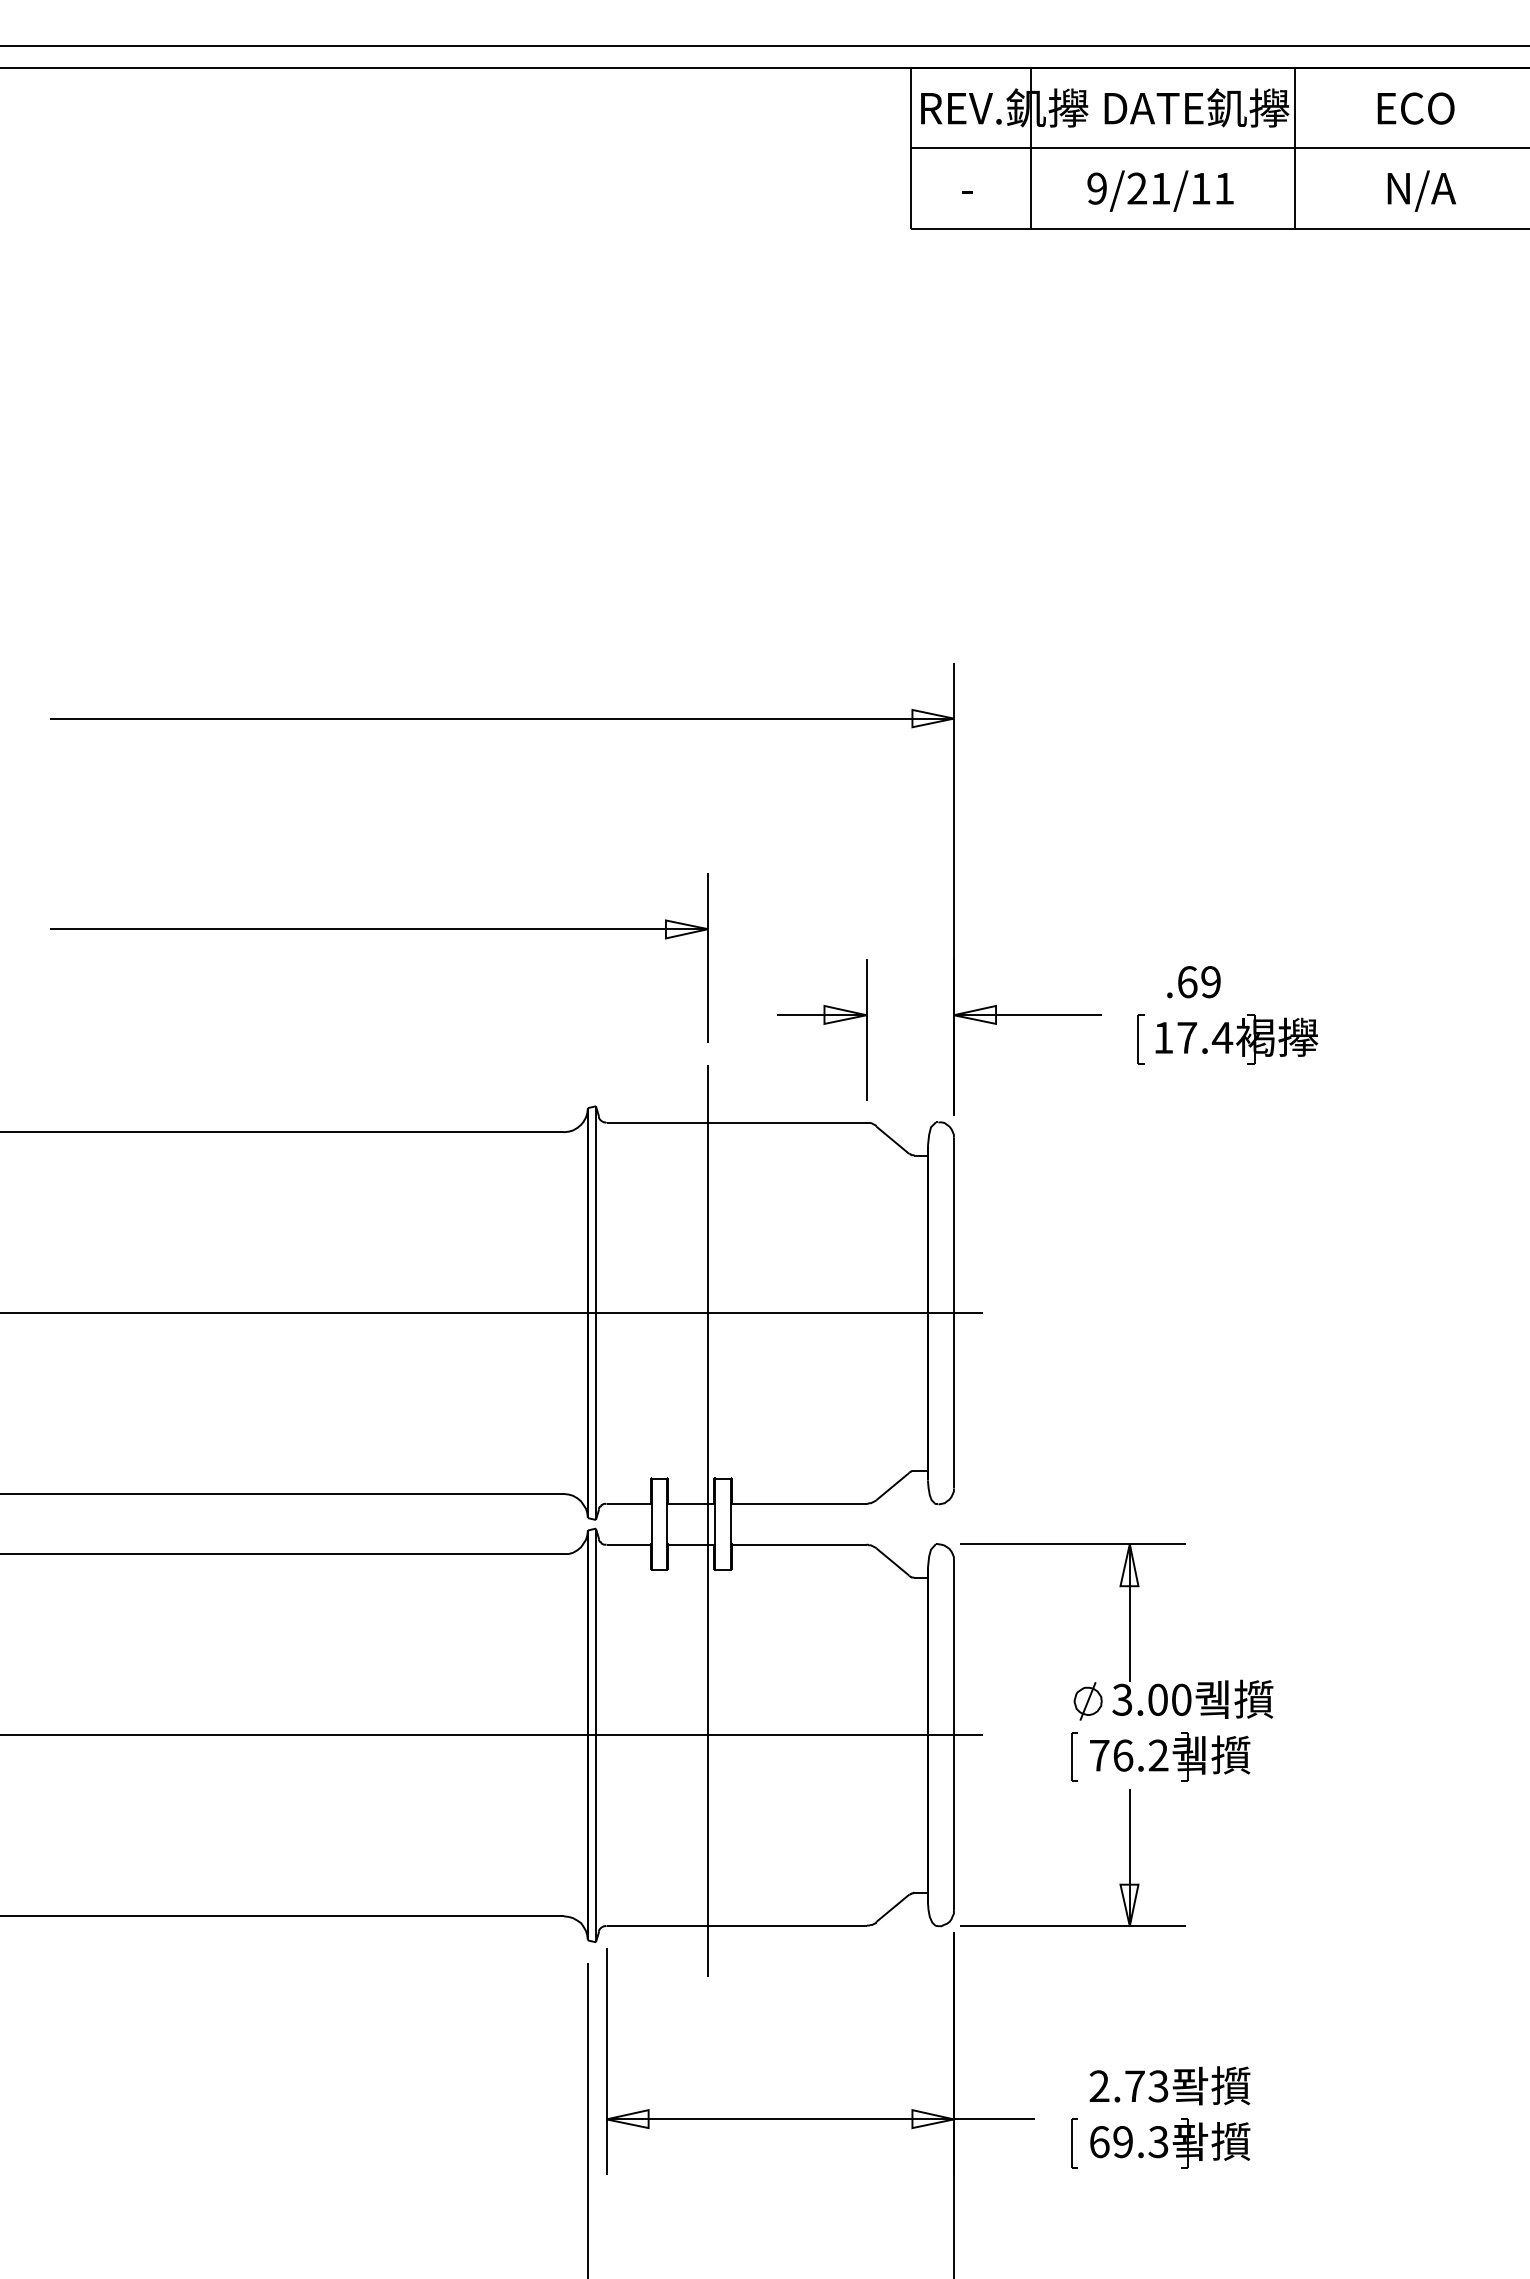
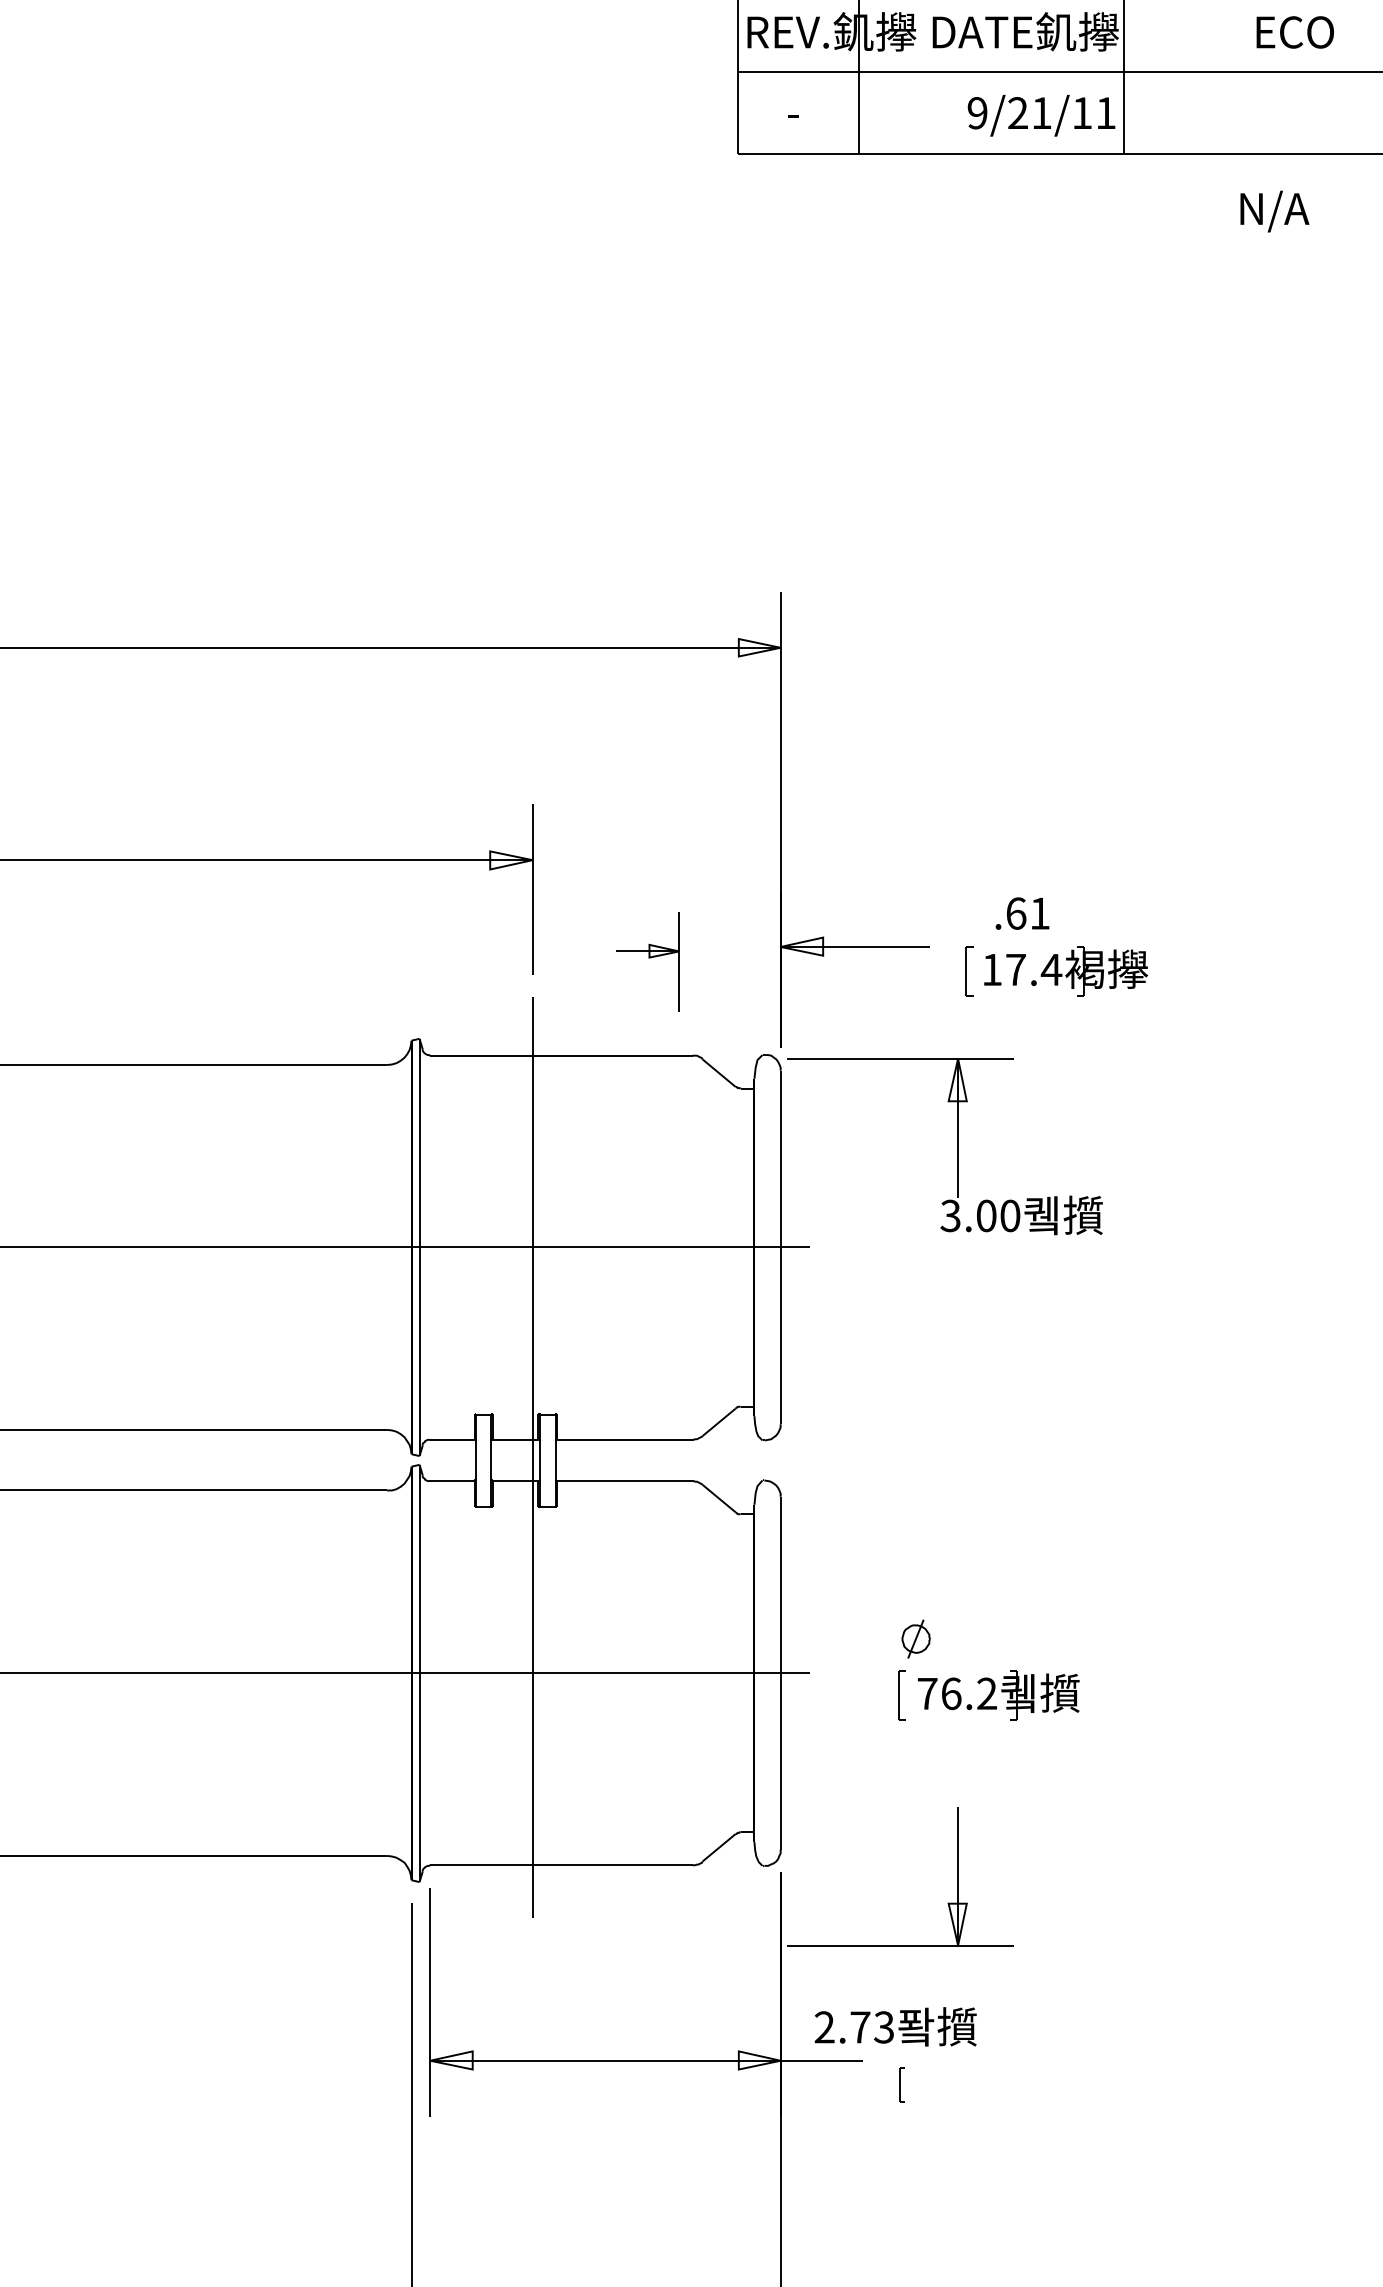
text: (1415, 108) -> (1294, 32), moved
text: (1160, 190) -> (1041, 115), moved
text: (1421, 190) -> (1274, 210), moved
text: (1210, 982) -> (1039, 913), .69 -> .61
part: (822, 1029) -> (648, 961), size x0.7
part: (1129, 1630) -> (957, 1145), moved
part: (1119, 1883) -> (947, 1902), moved
text: (1169, 2085) -> (895, 2026), moved
part: (1074, 2143) -> (902, 2085), size x0.7
part: (1170, 2143) -> (999, 2085), removed

